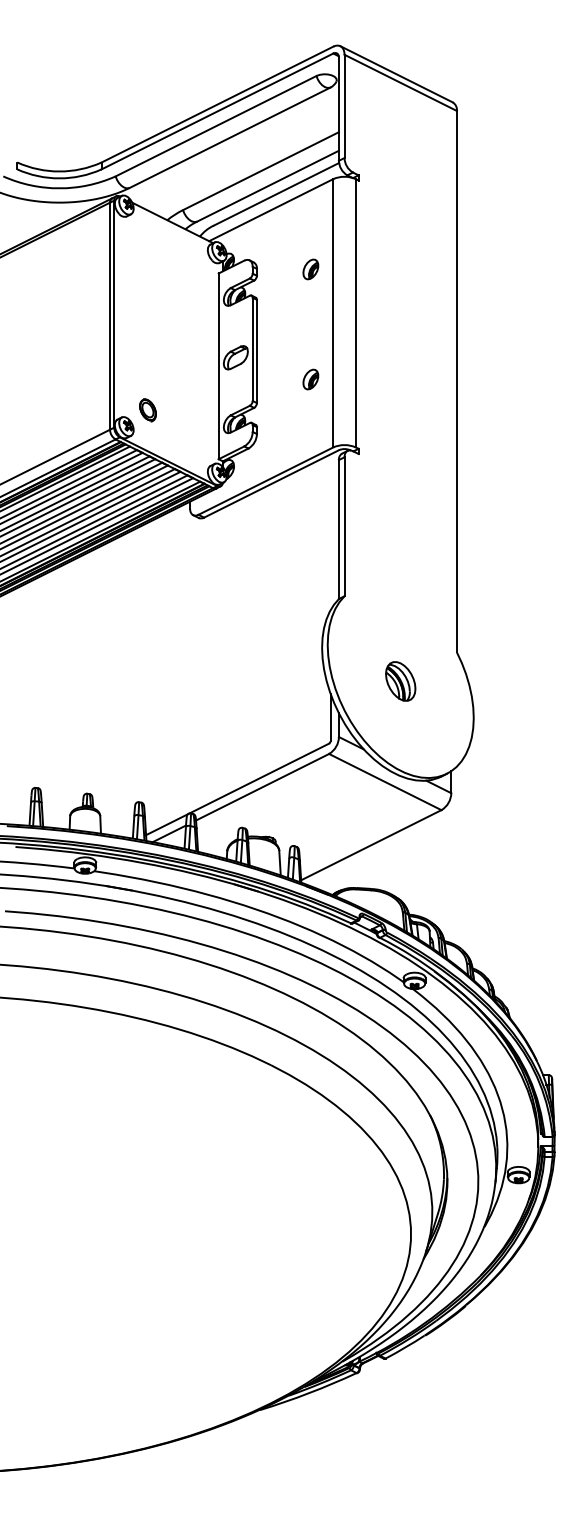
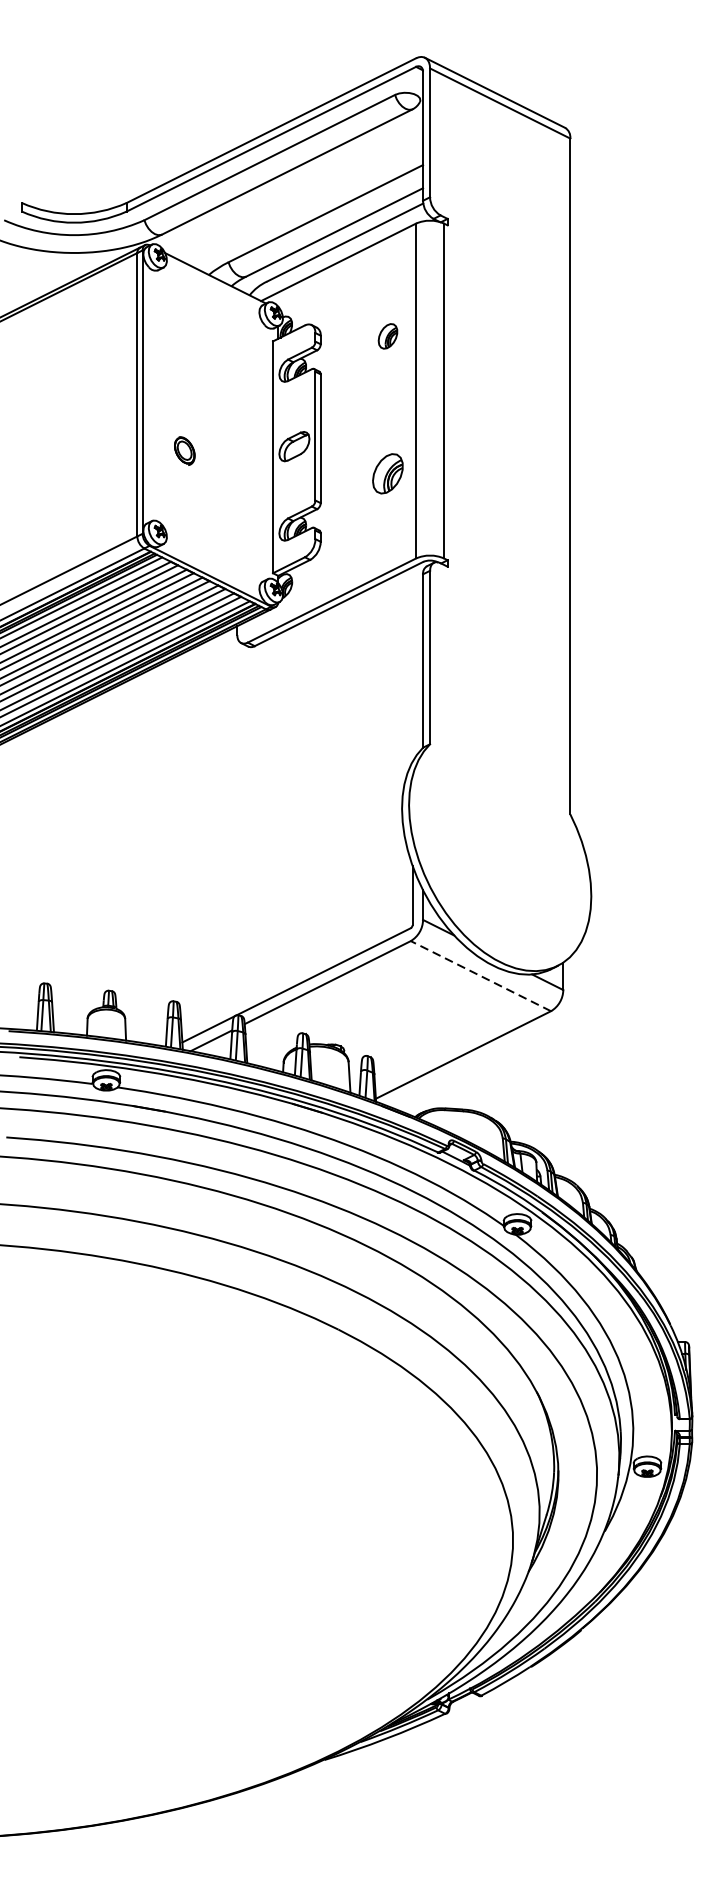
part: (310, 379) -> (387, 473), size x1.6
part: (147, 410) -> (184, 451), moved
part: (400, 681) -> (499, 850), removed
line: (385, 782) -> (481, 976), solid -> dashed

